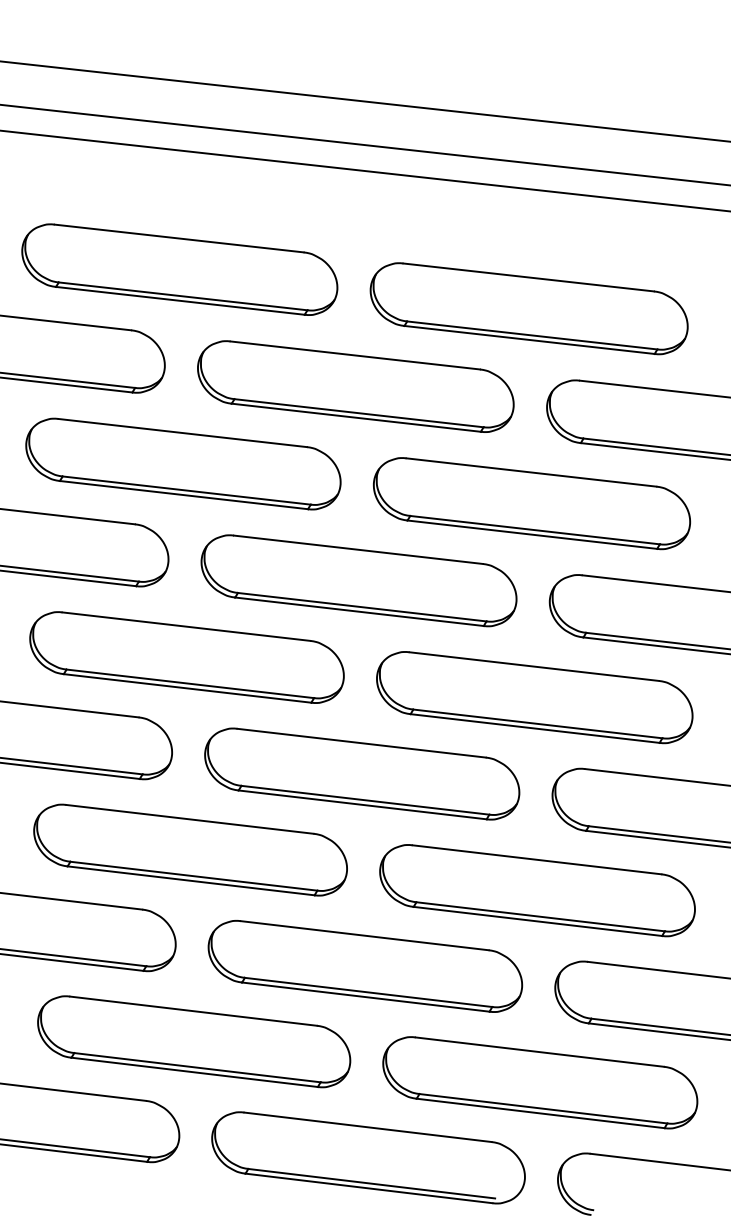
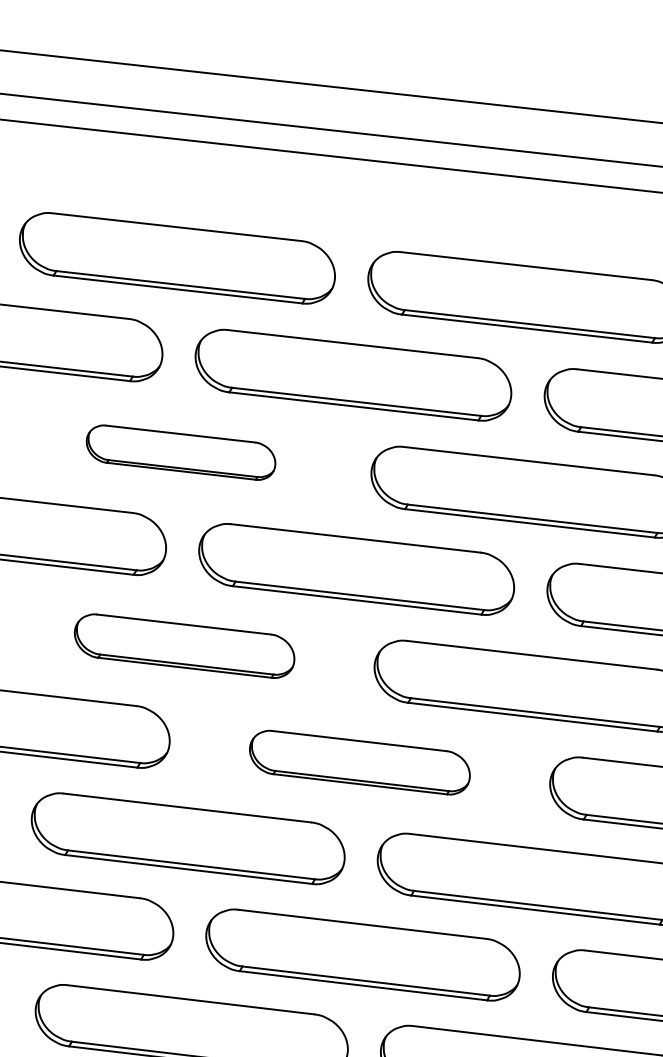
part: (183, 463) -> (181, 452), size x0.6
part: (186, 657) -> (184, 646), size x0.7
part: (362, 773) -> (360, 762), size x0.7

